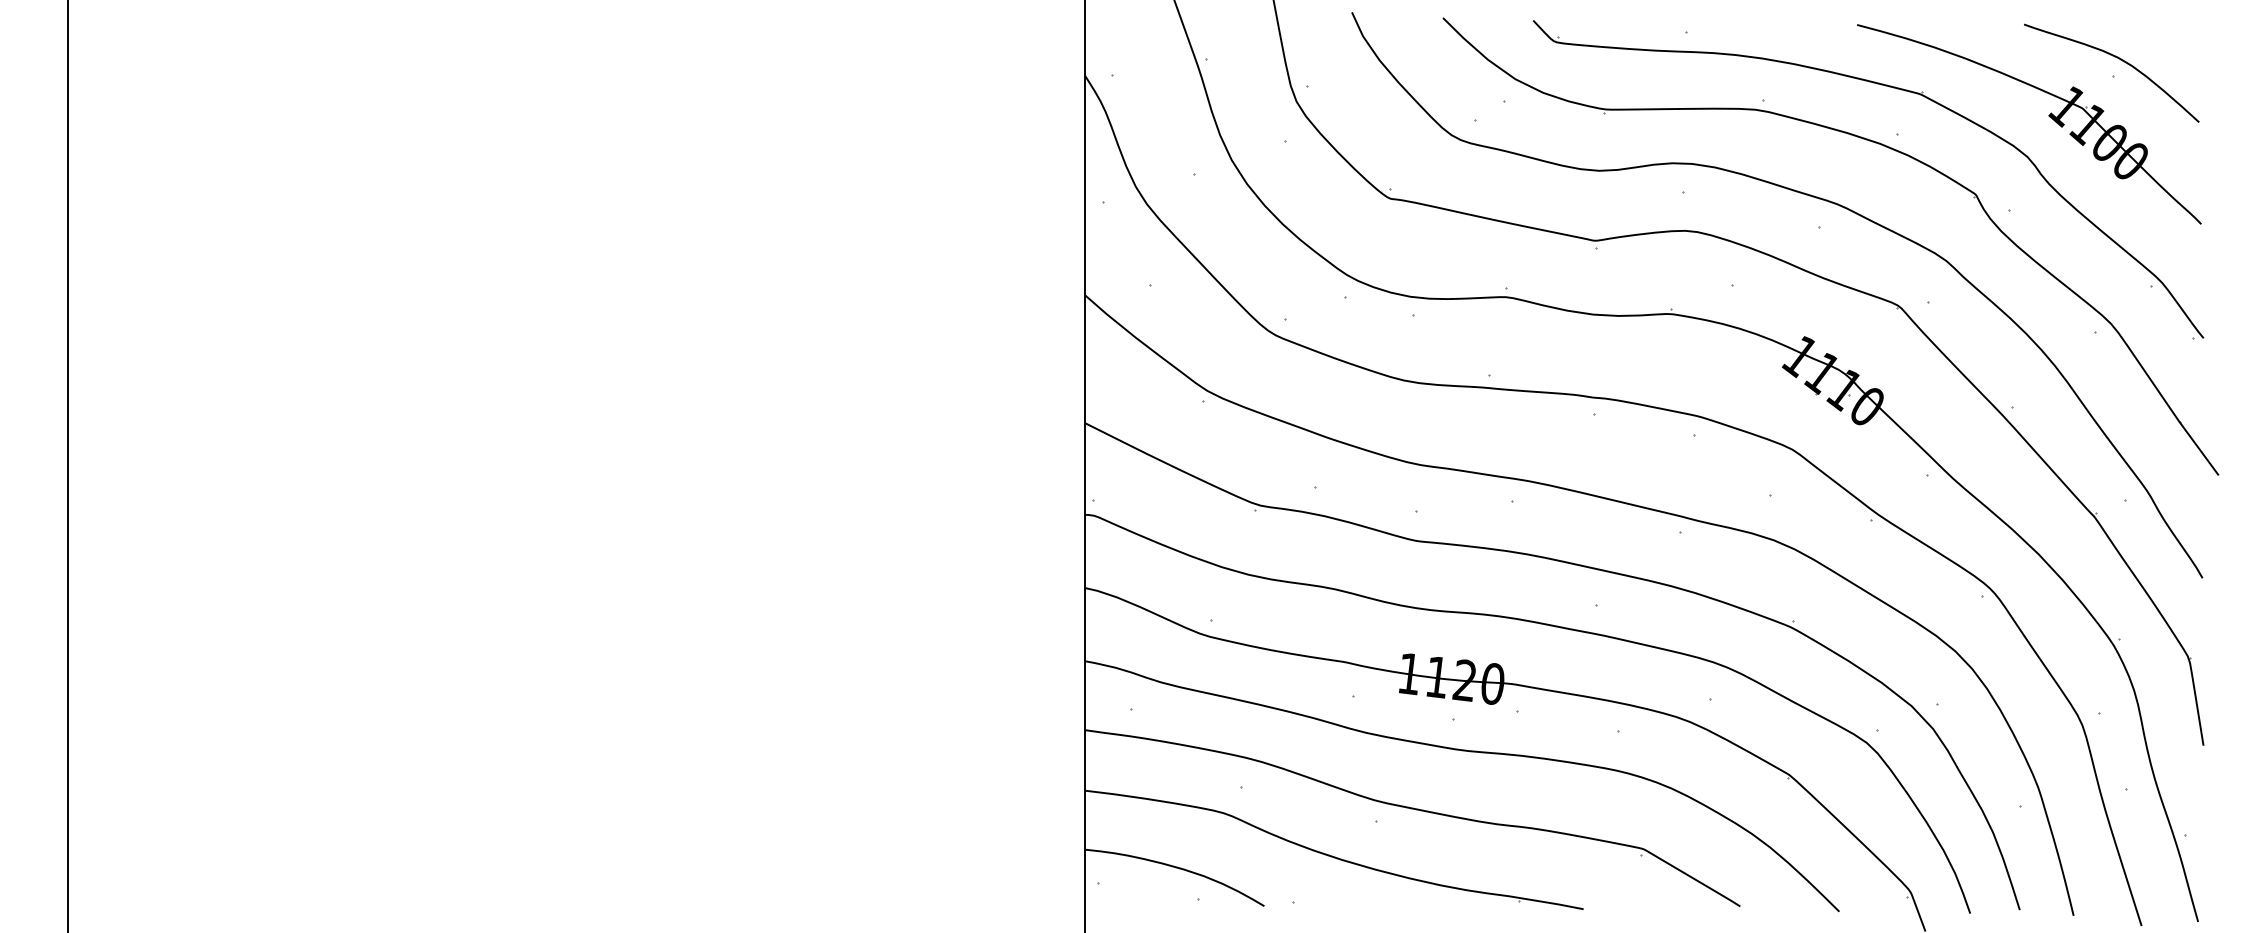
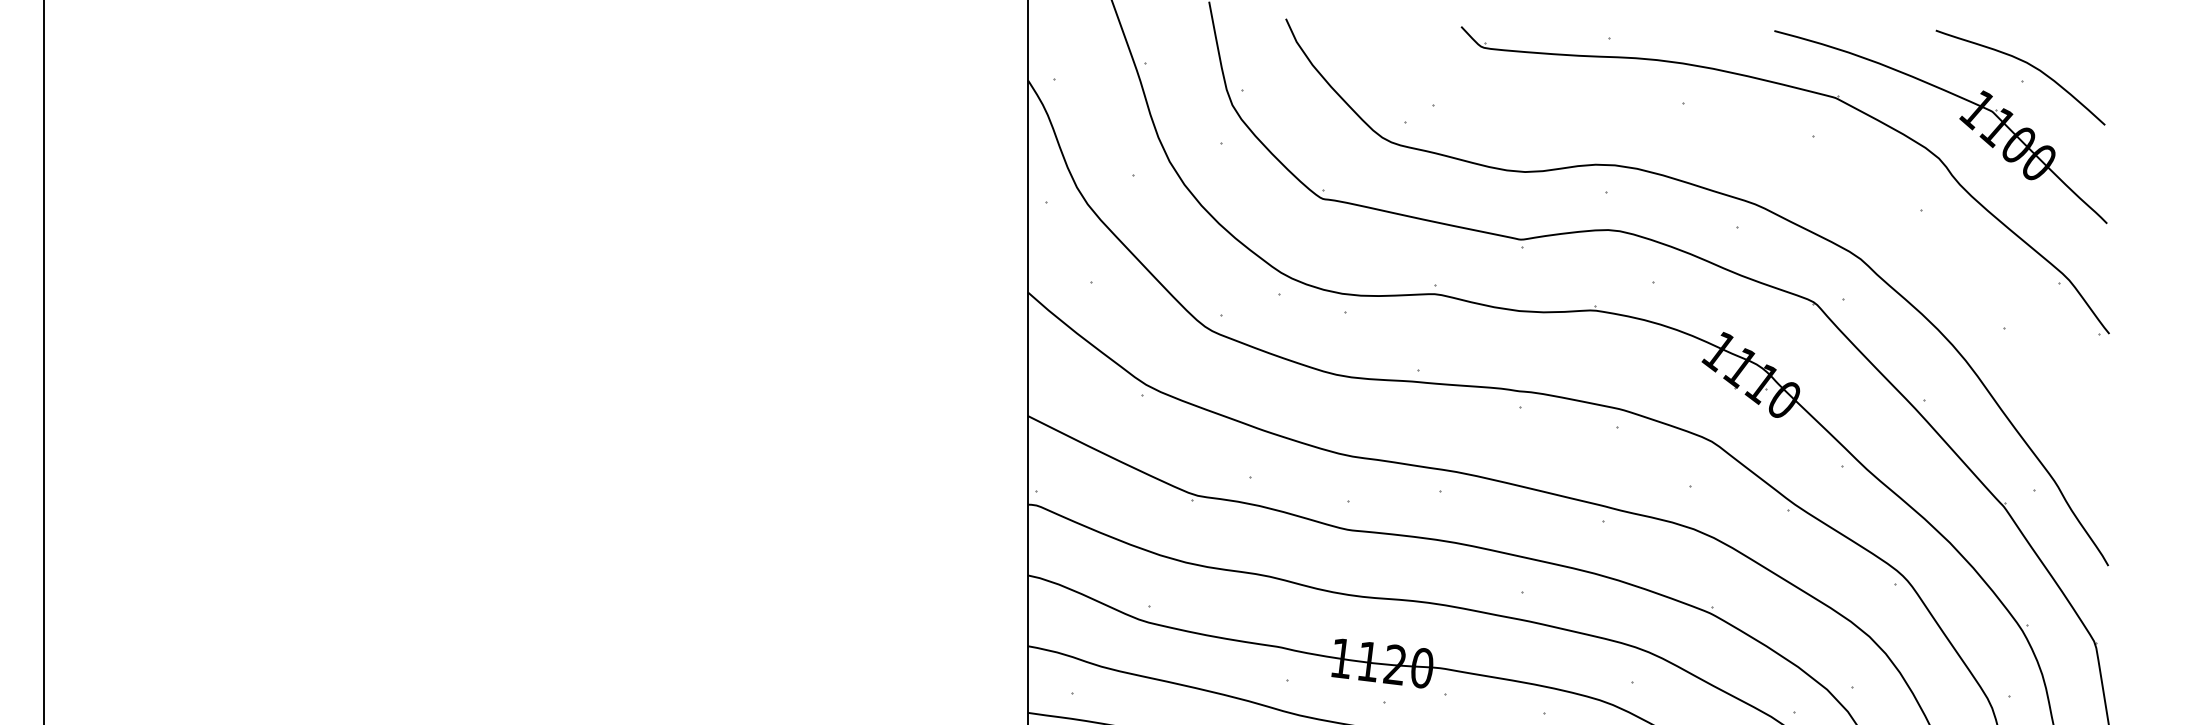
part: (1866, 140) -> (1783, 142), removed

